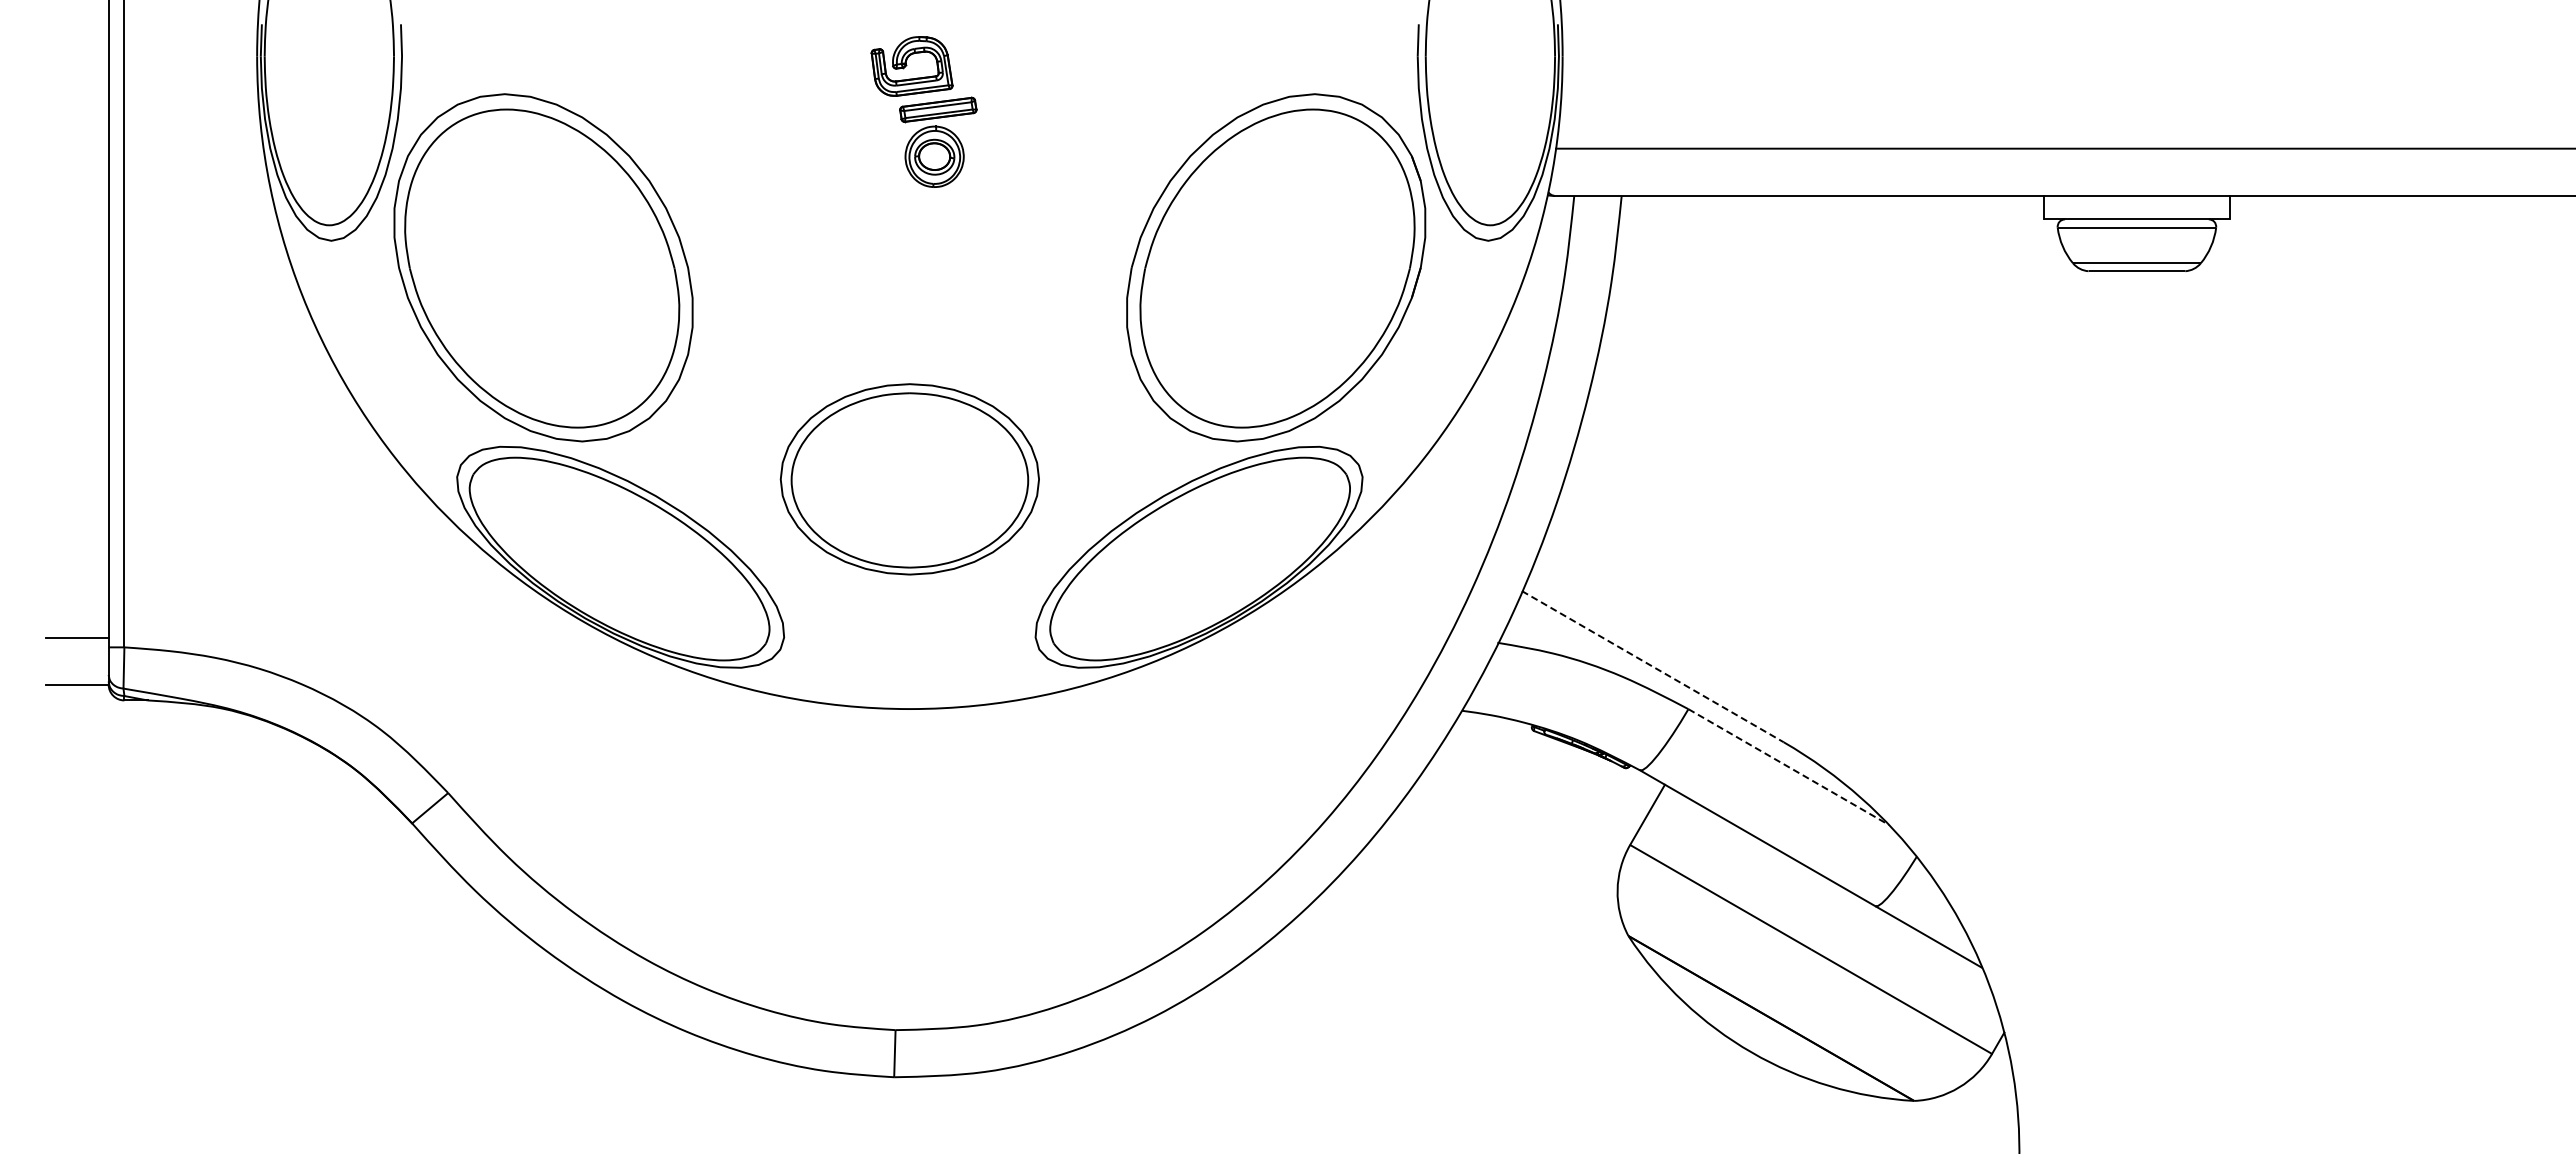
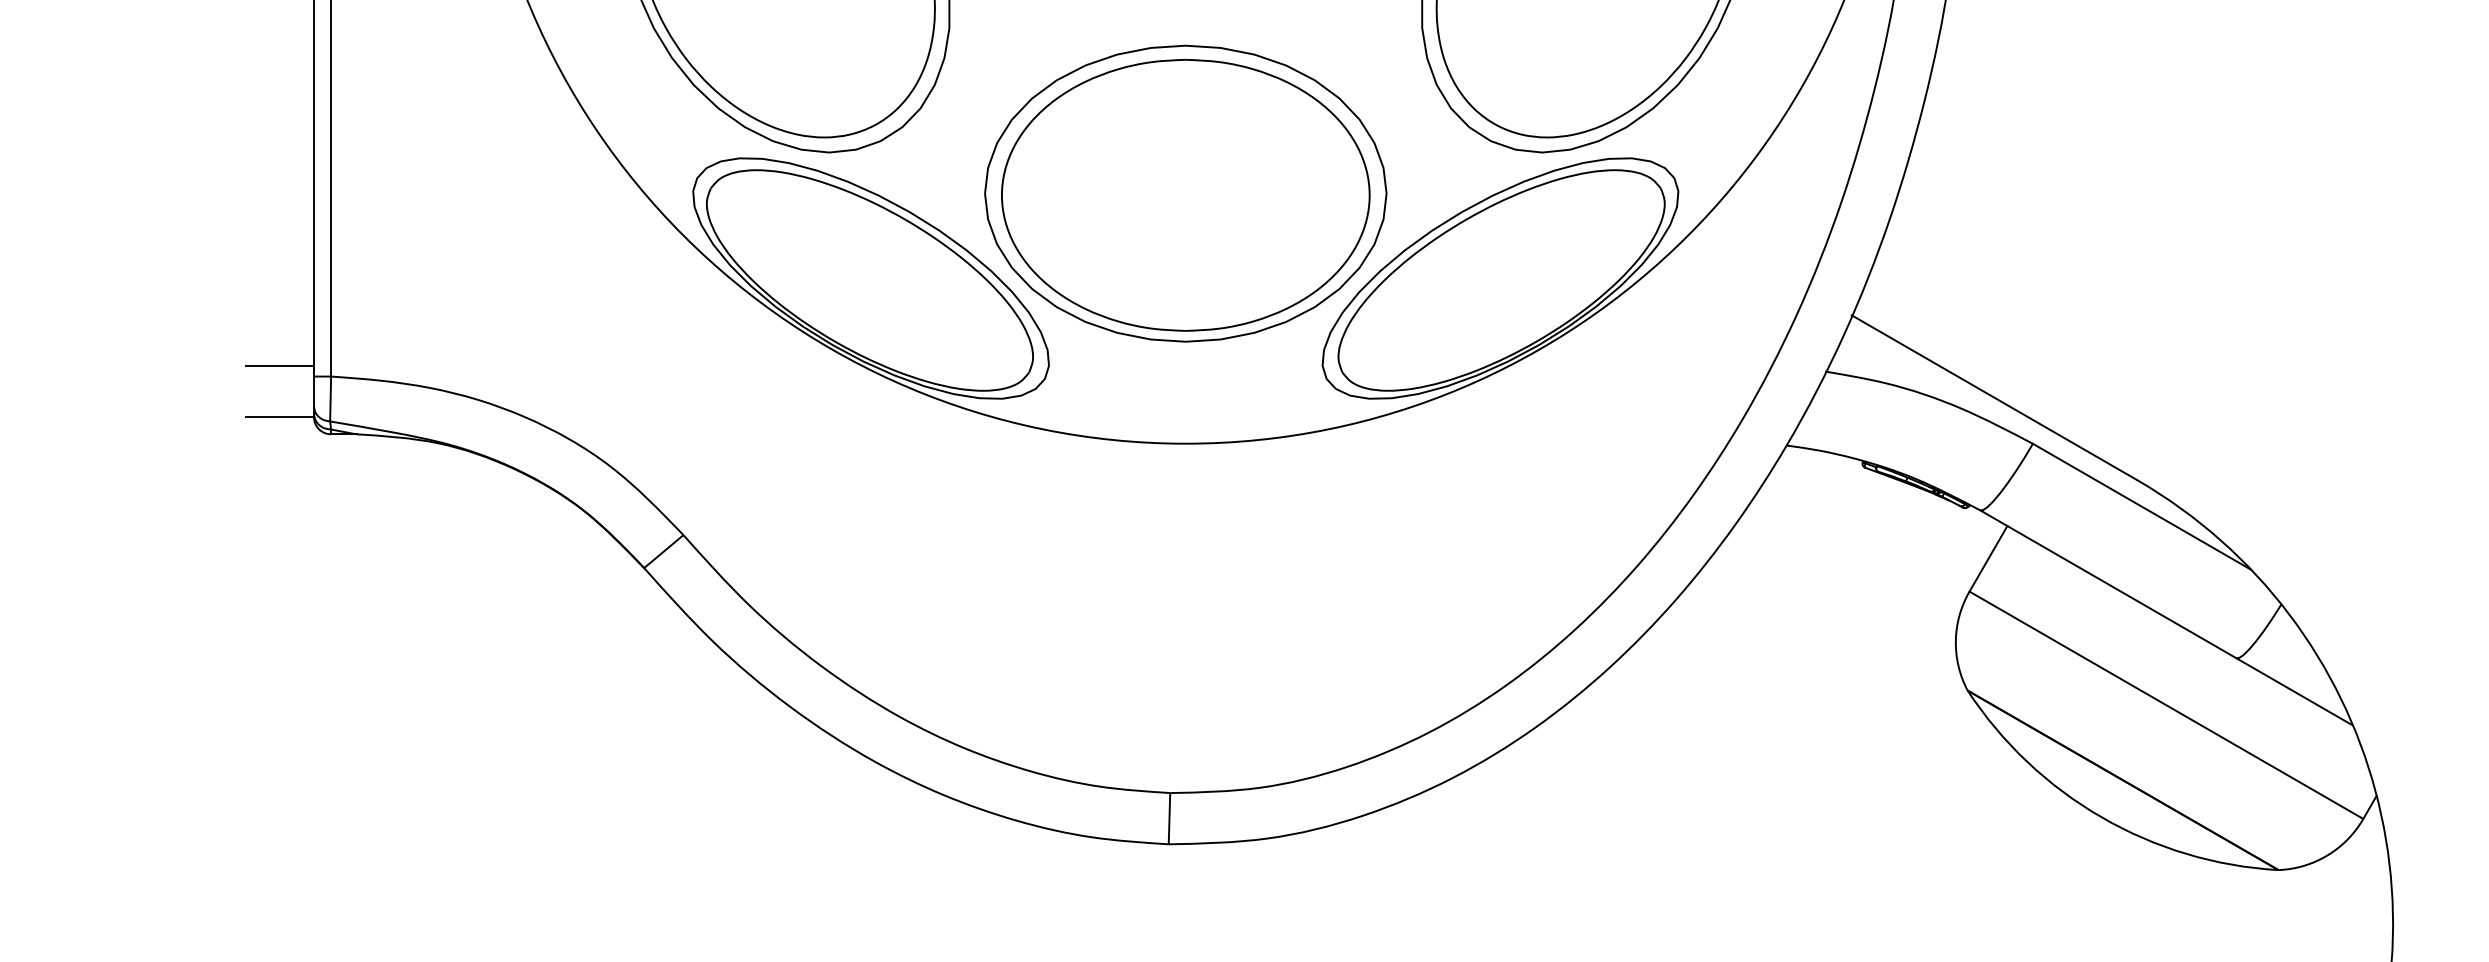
part: (909, 479) -> (1185, 193), size x1.43
line: (1653, 666) -> (1994, 397), dashed -> solid
line: (1788, 767) -> (2141, 507), dashed -> solid

